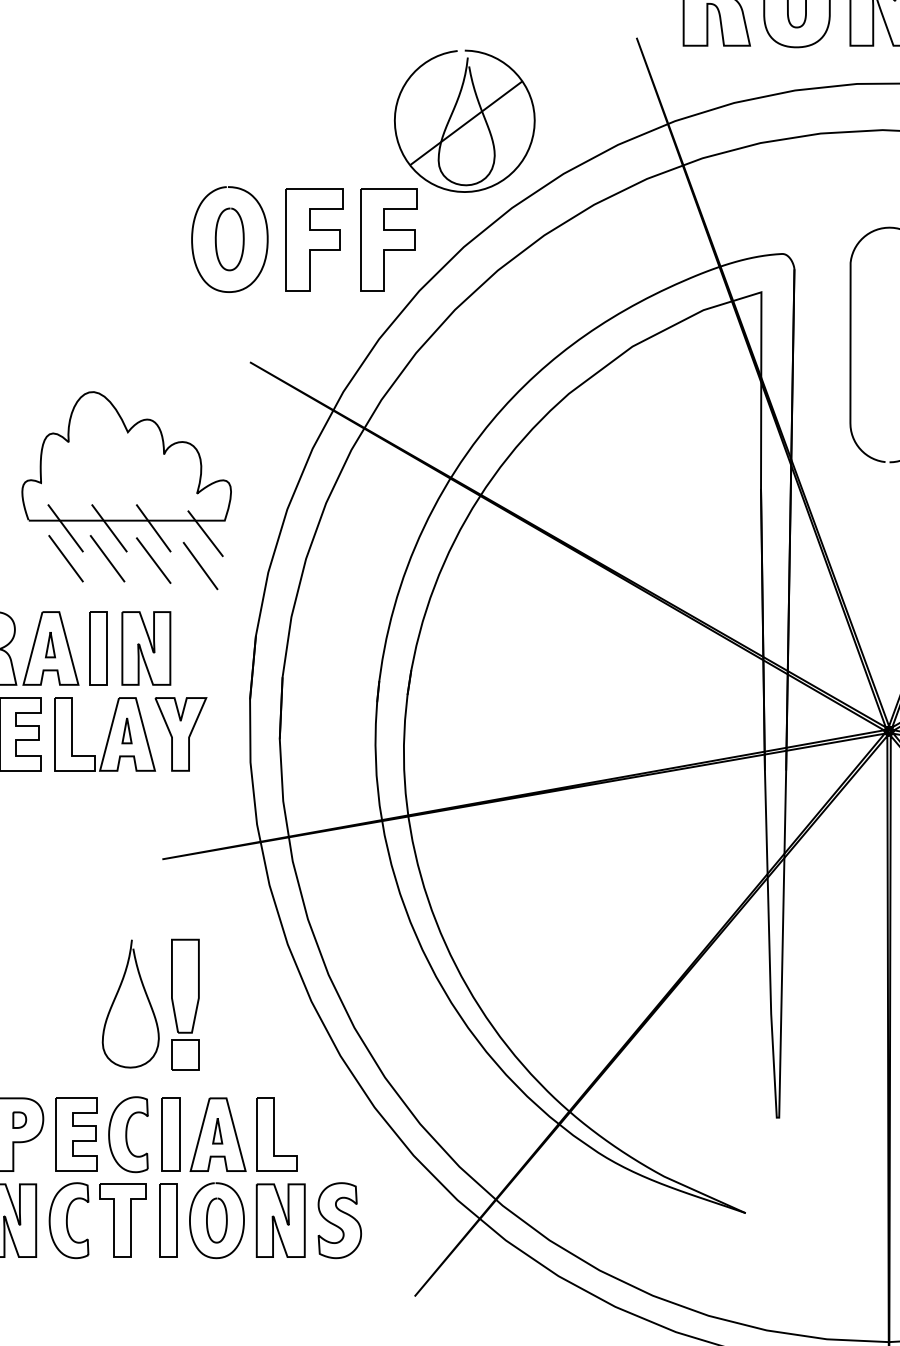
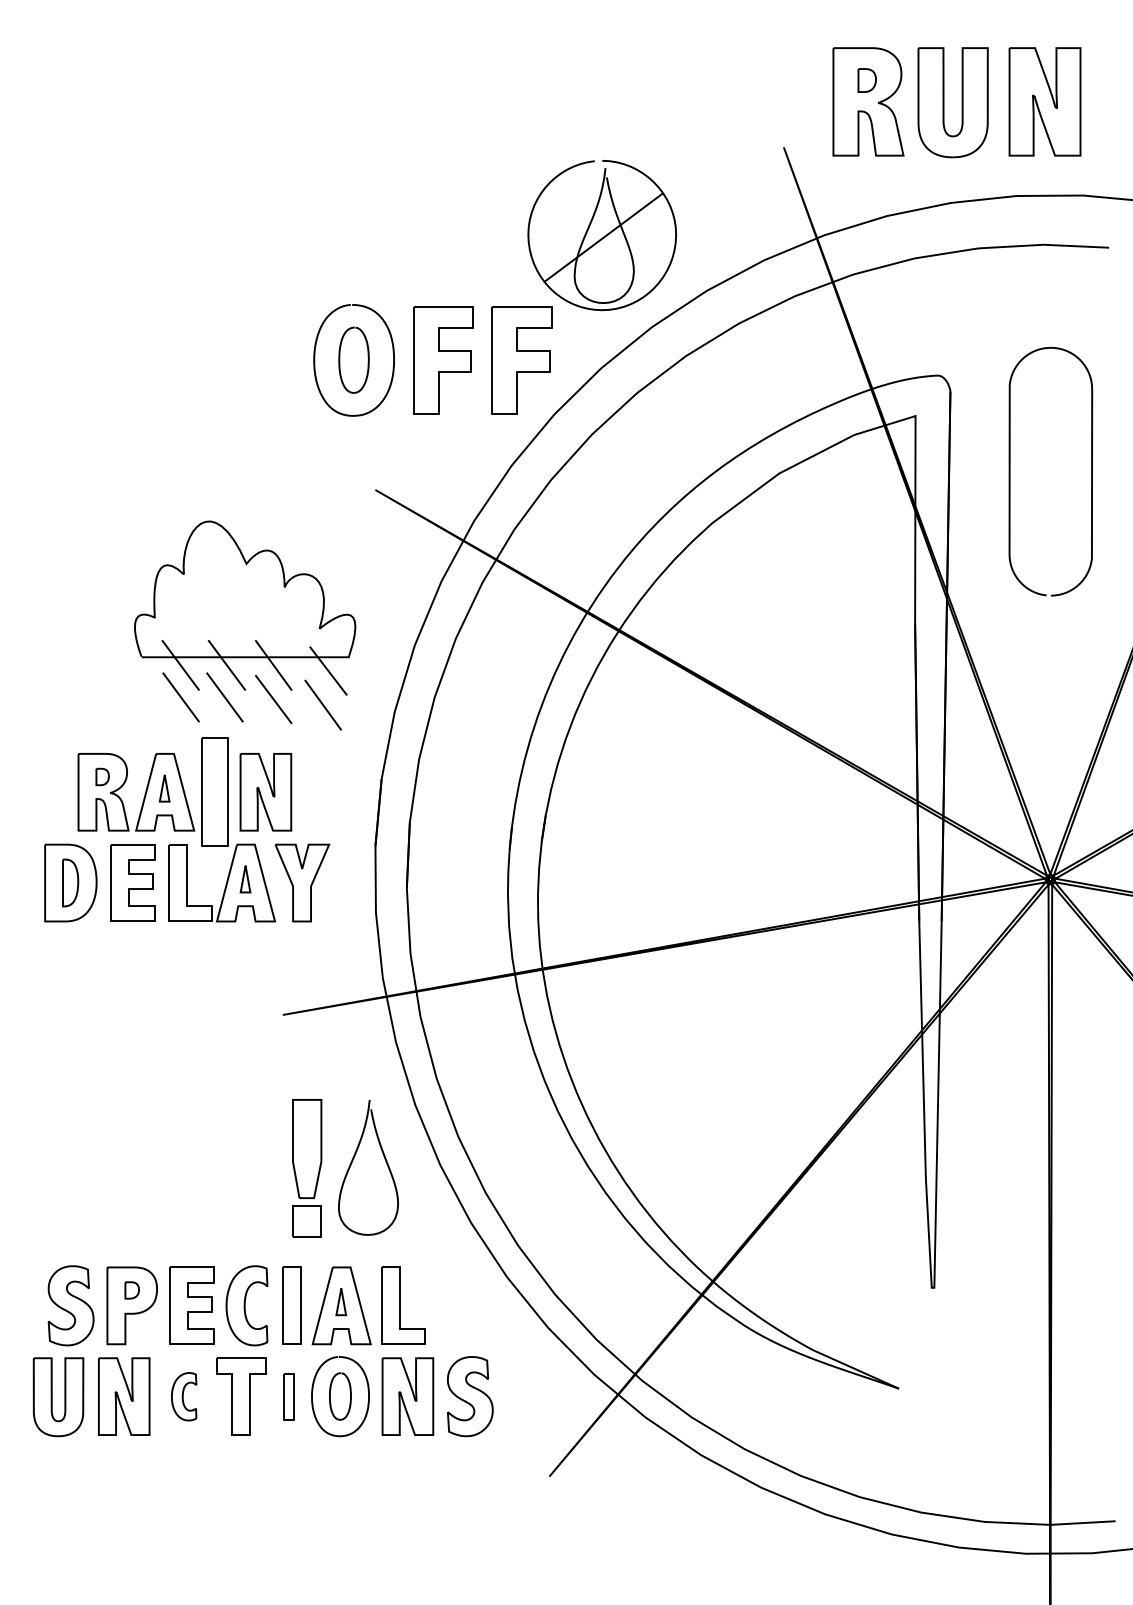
part: (97, 648) -> (214, 792), size x1.4
curve: (115, 999) -> (352, 1163), moved
part: (68, 1220) -> (183, 1396), size x0.6
part: (167, 1220) -> (288, 1396), size x0.6

